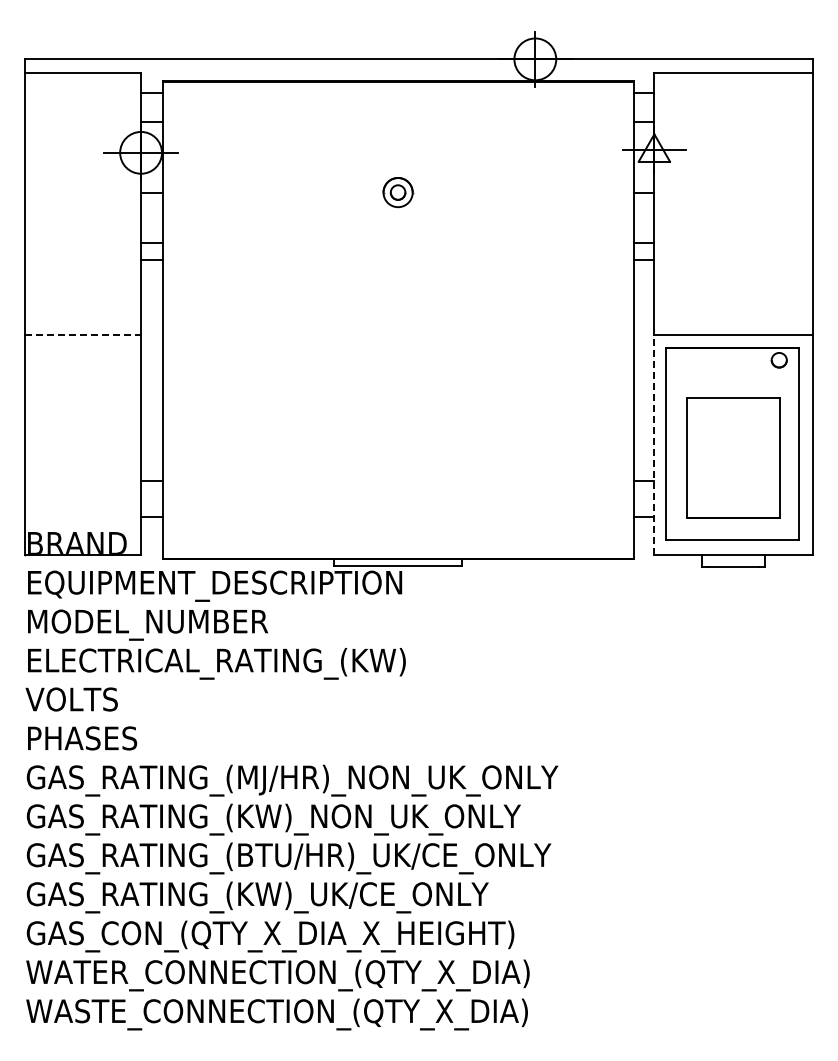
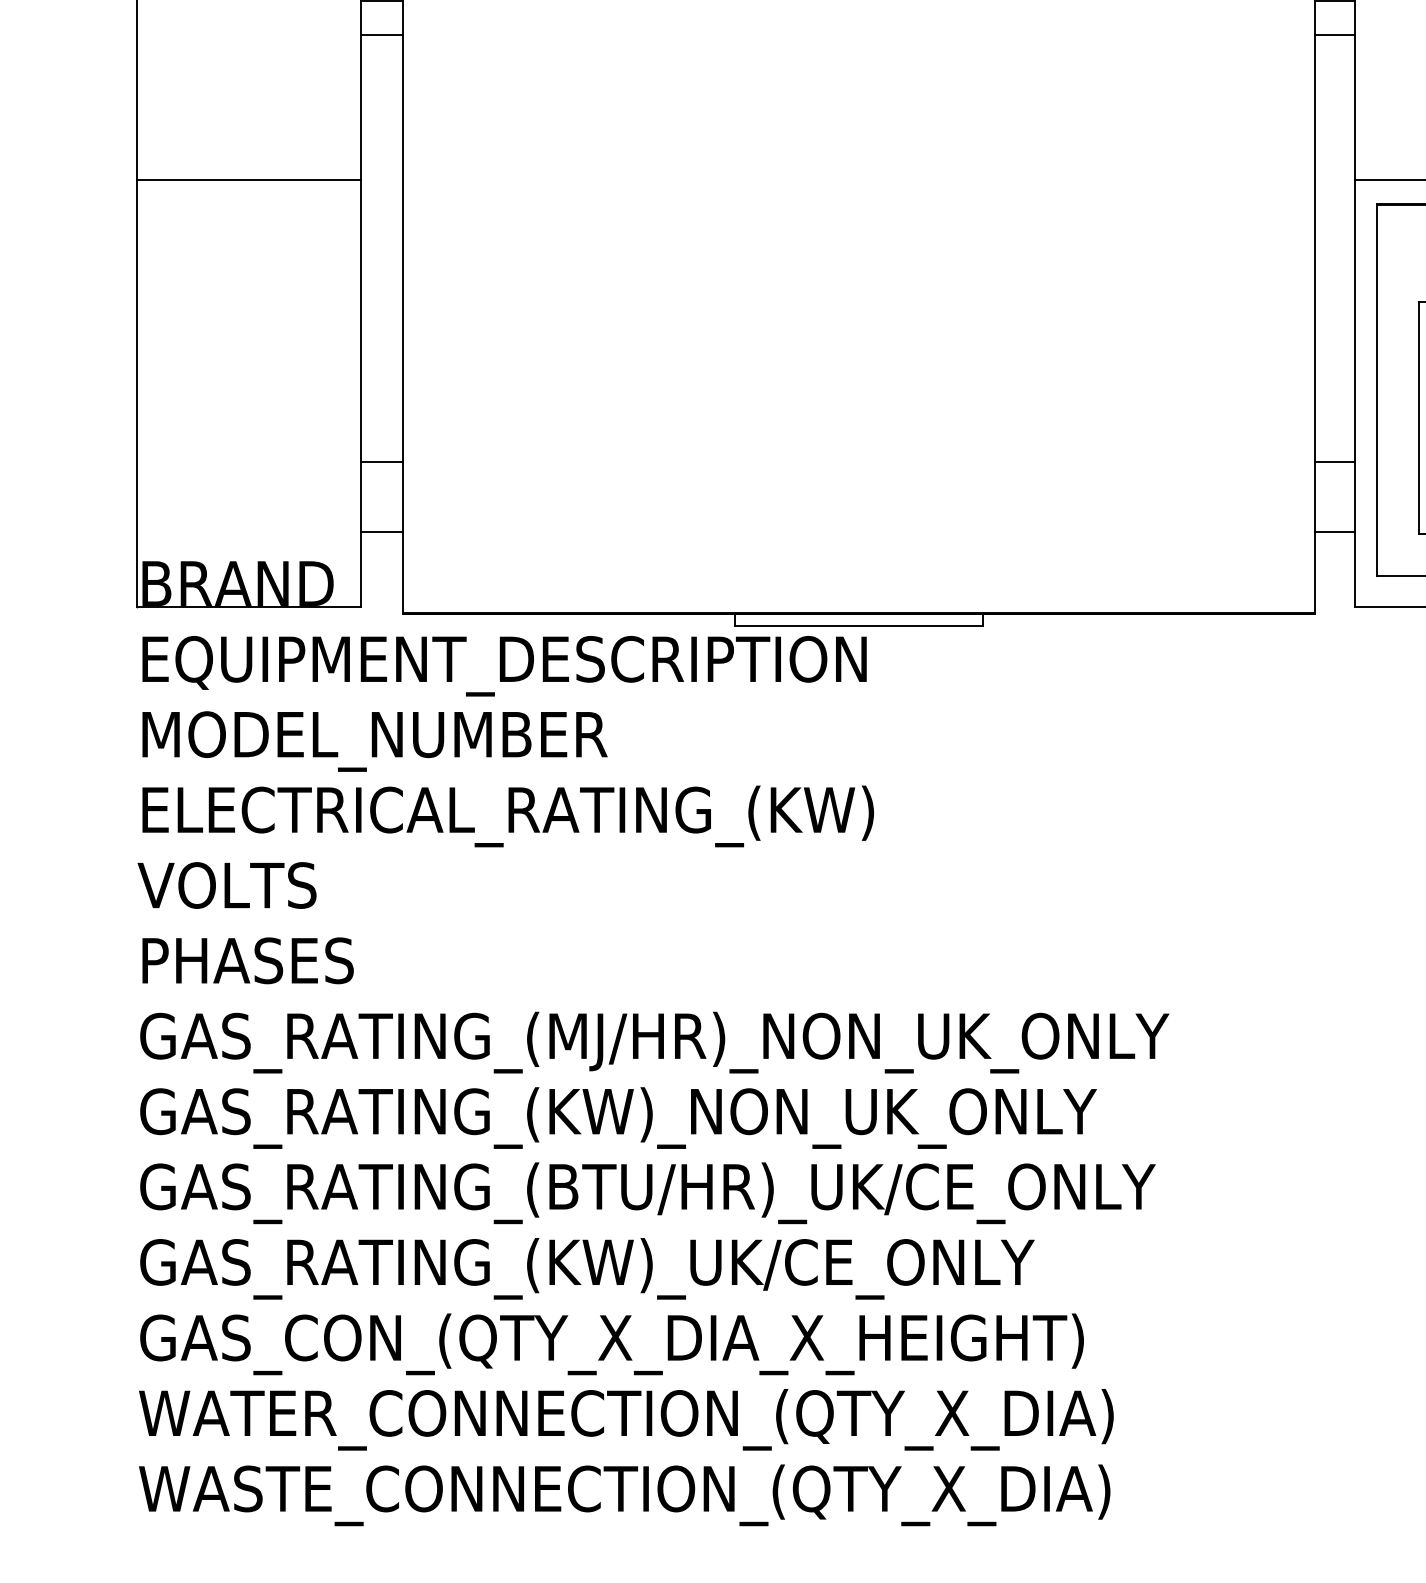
line: (83, 335) -> (249, 180), dashed -> solid
line: (654, 444) -> (1355, 391), dashed -> solid

